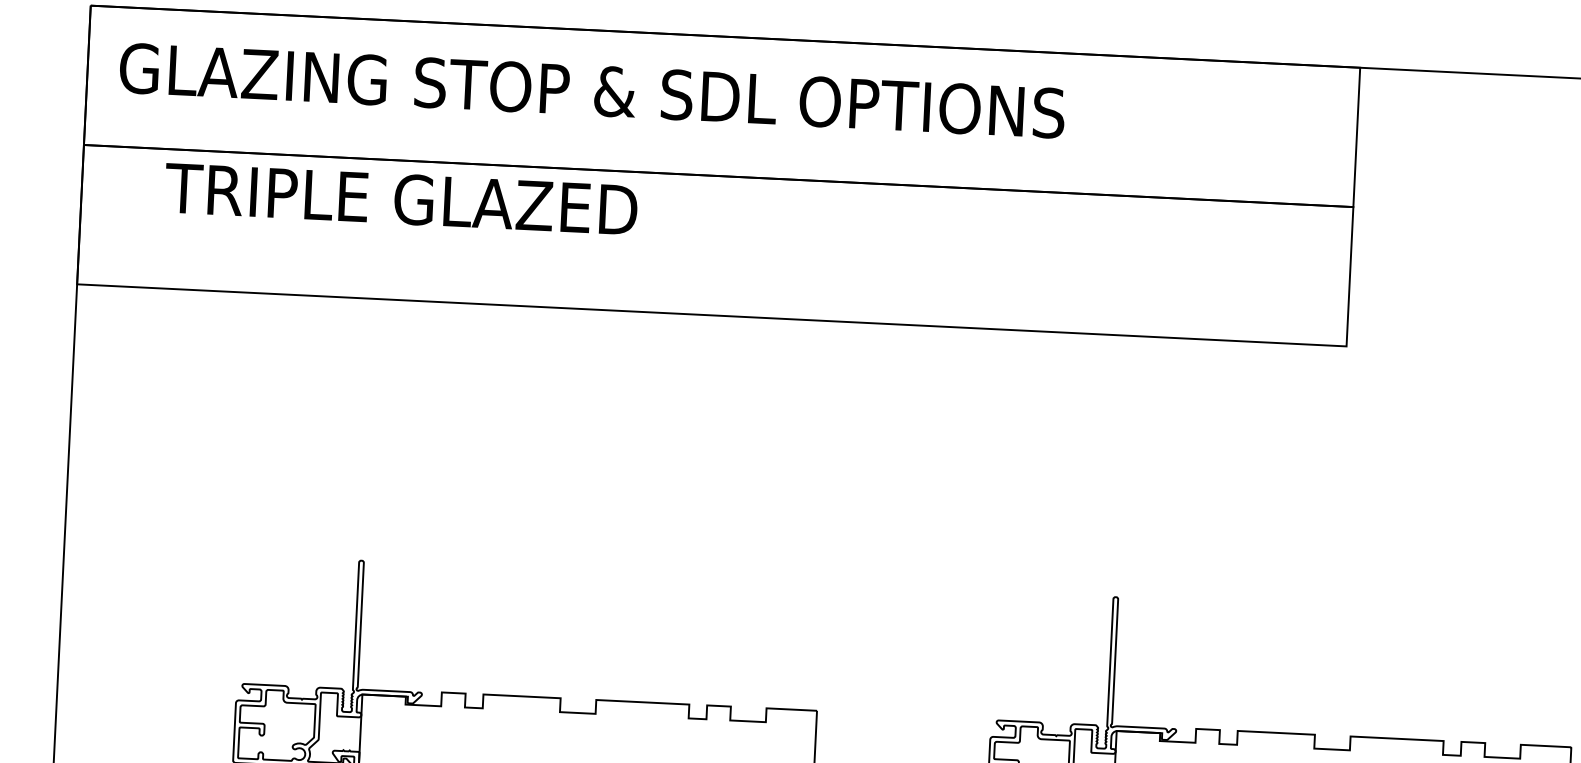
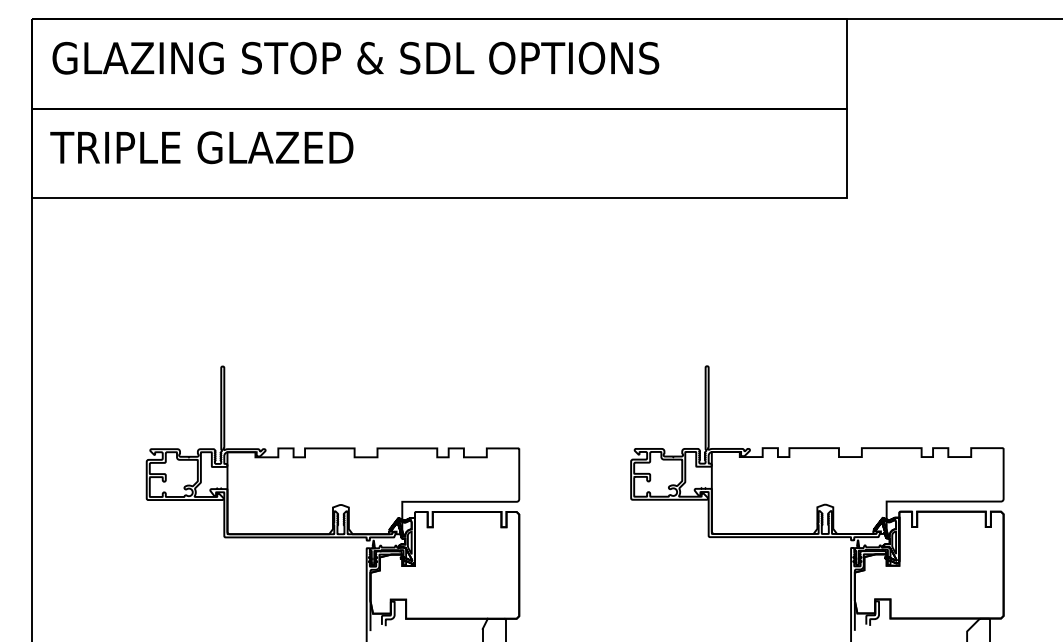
text: (400, 198) -> (201, 147), moved

